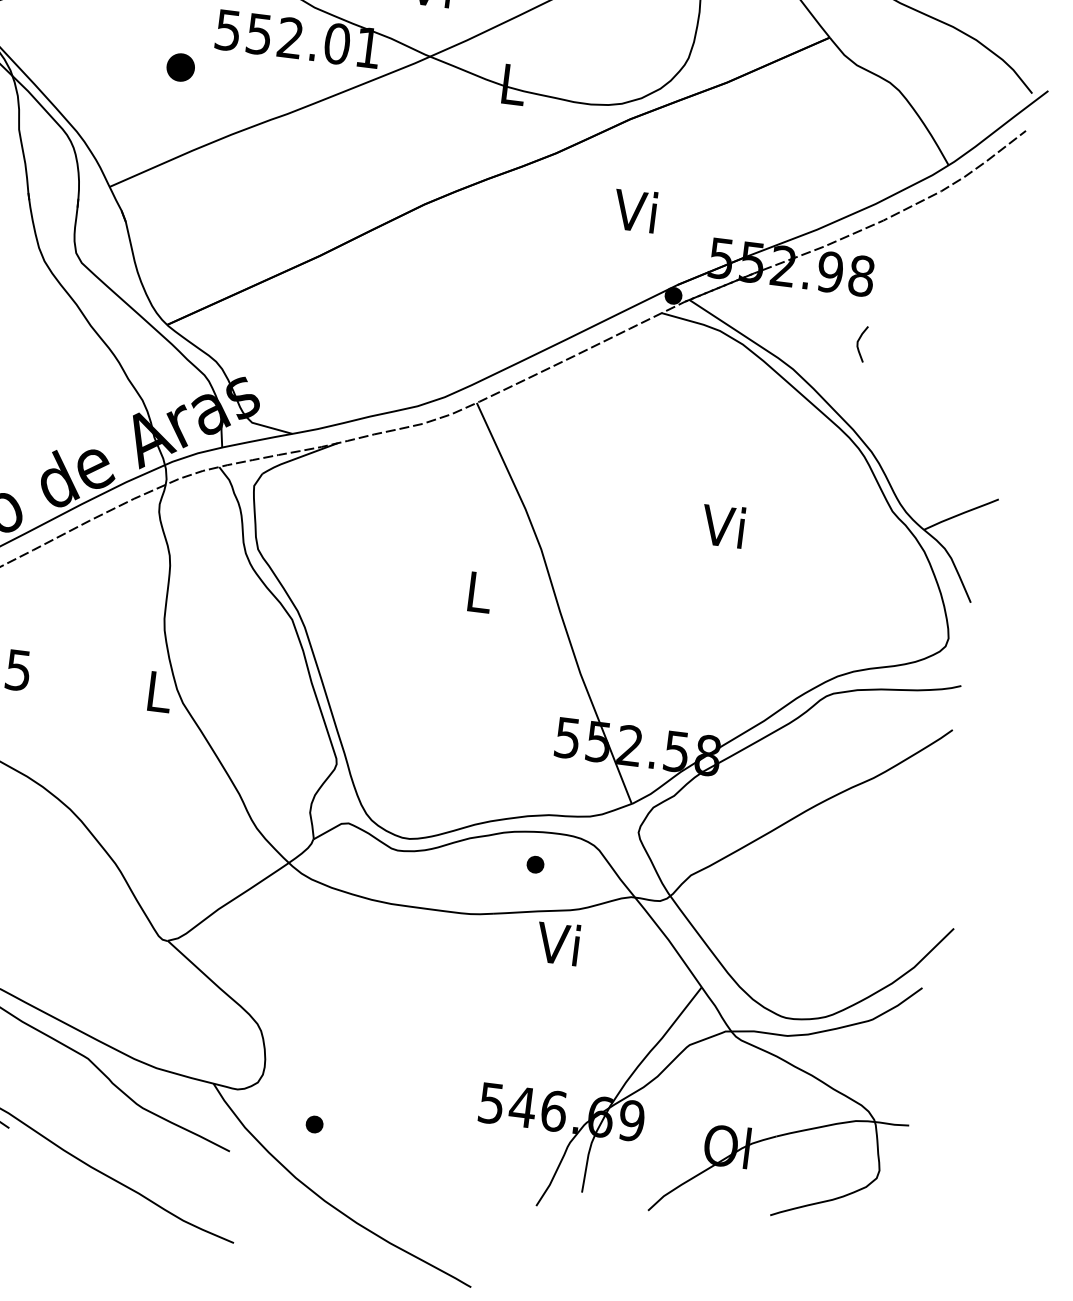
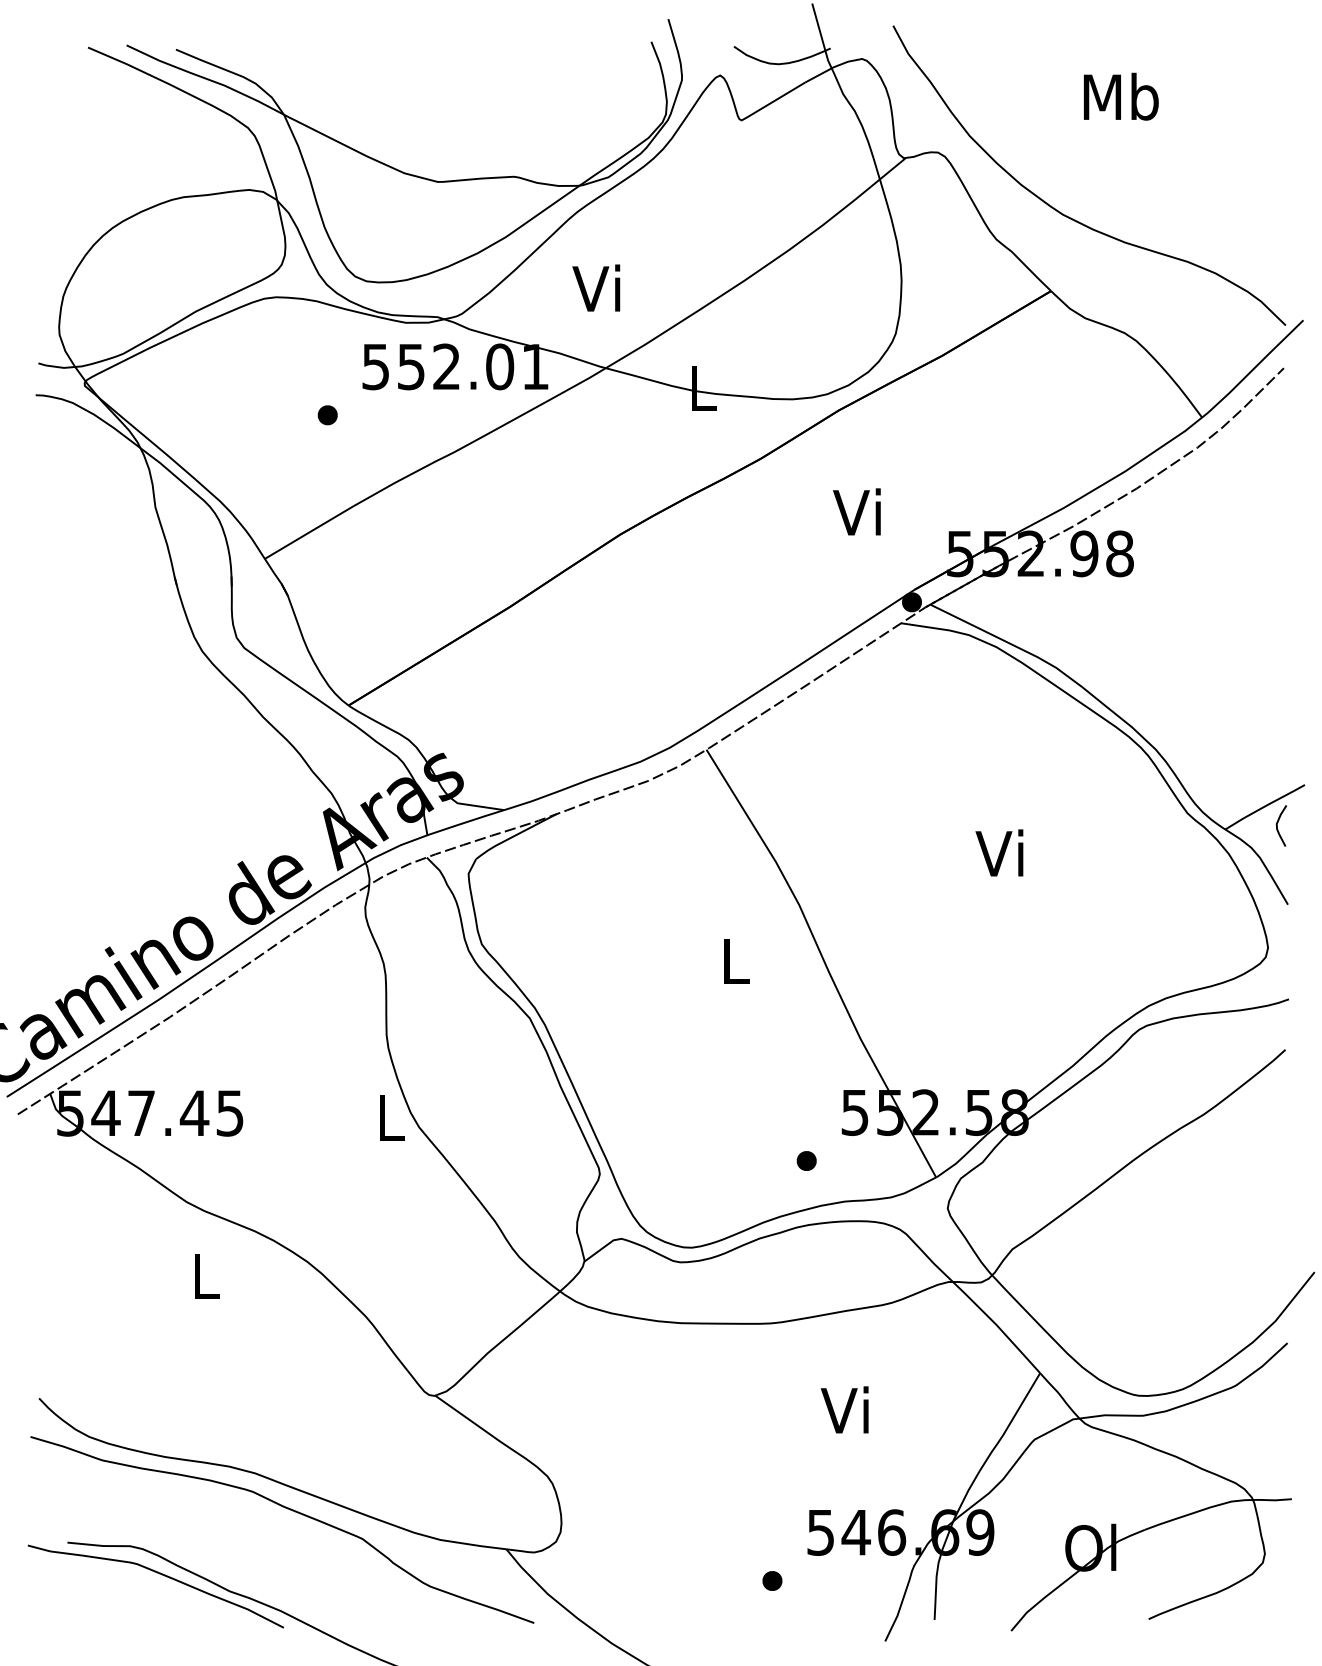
part: (180, 67) -> (327, 415), size x0.62
curve: (858, 343) -> (1277, 825), moved
part: (535, 864) -> (806, 1160), moved
text: (557, 942) -> (844, 1409), moved
part: (314, 1124) -> (772, 1580), moved

